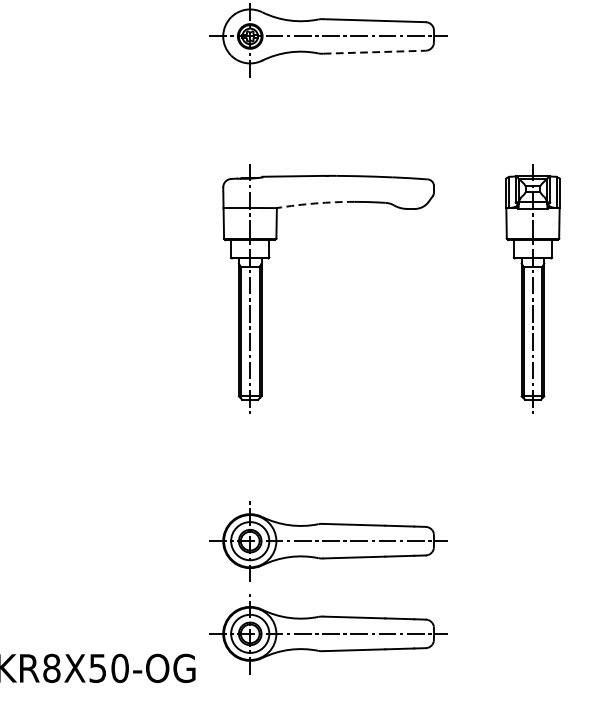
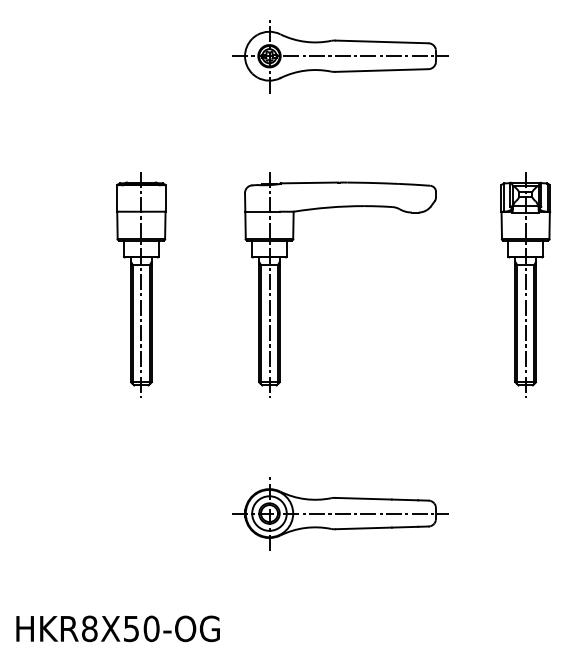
line: (374, 52) -> (382, 70), dashed -> solid
arc: (315, 203) -> (328, 207), dashed -> solid
part: (108, 288) -> (141, 284), added
part: (328, 633) -> (340, 597), removed

